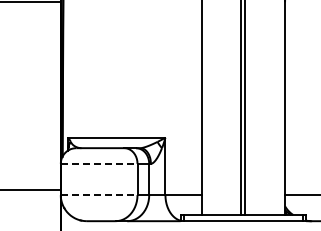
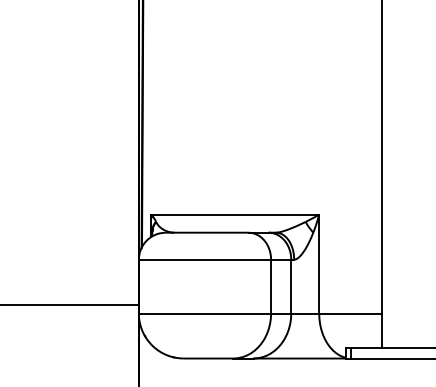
line: (99, 163) -> (205, 259), dashed -> solid
line: (99, 195) -> (205, 314), dashed -> solid

